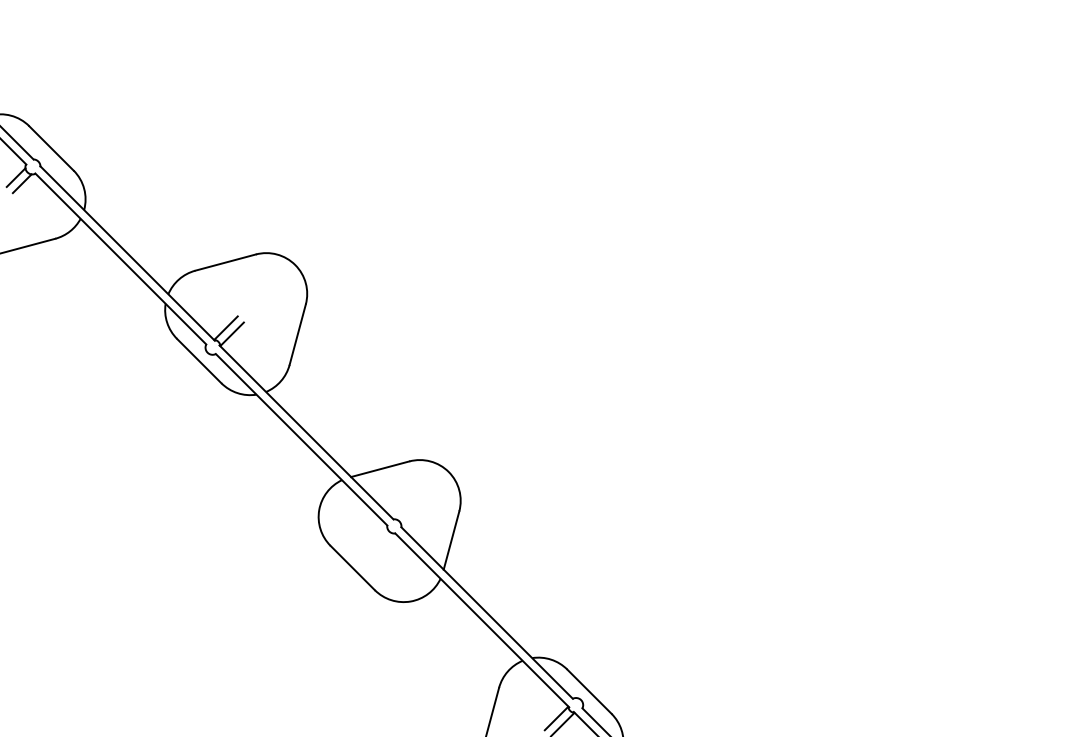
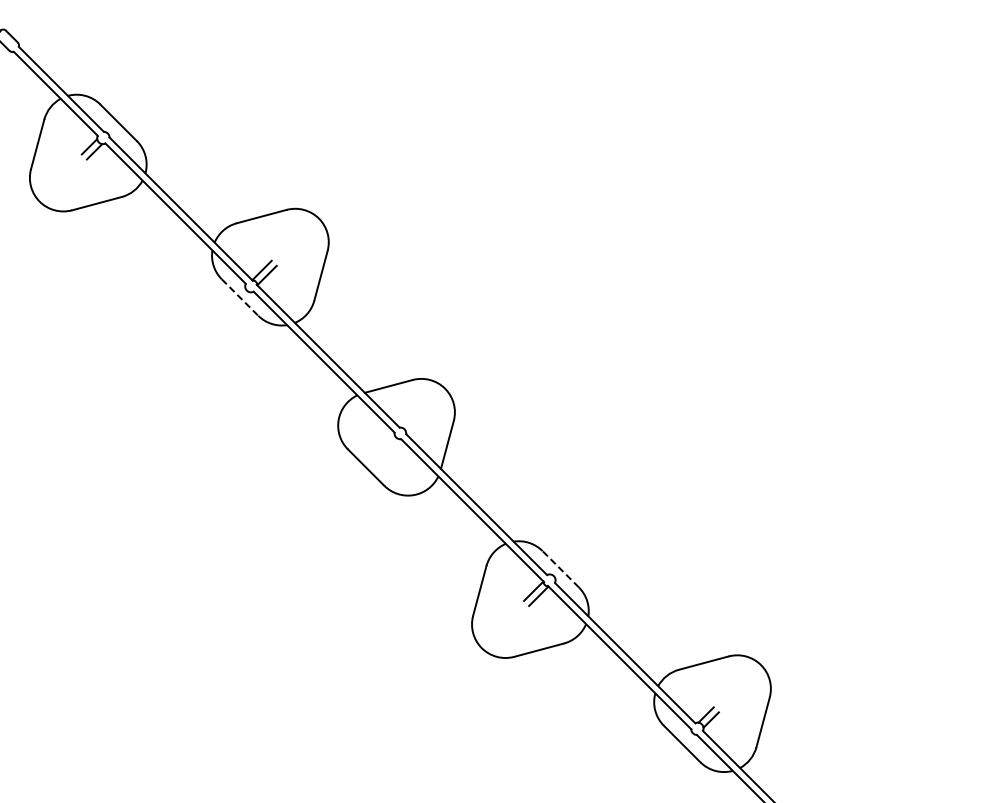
line: (199, 361) -> (240, 297), solid -> dashed
line: (589, 692) -> (560, 569), solid -> dashed

